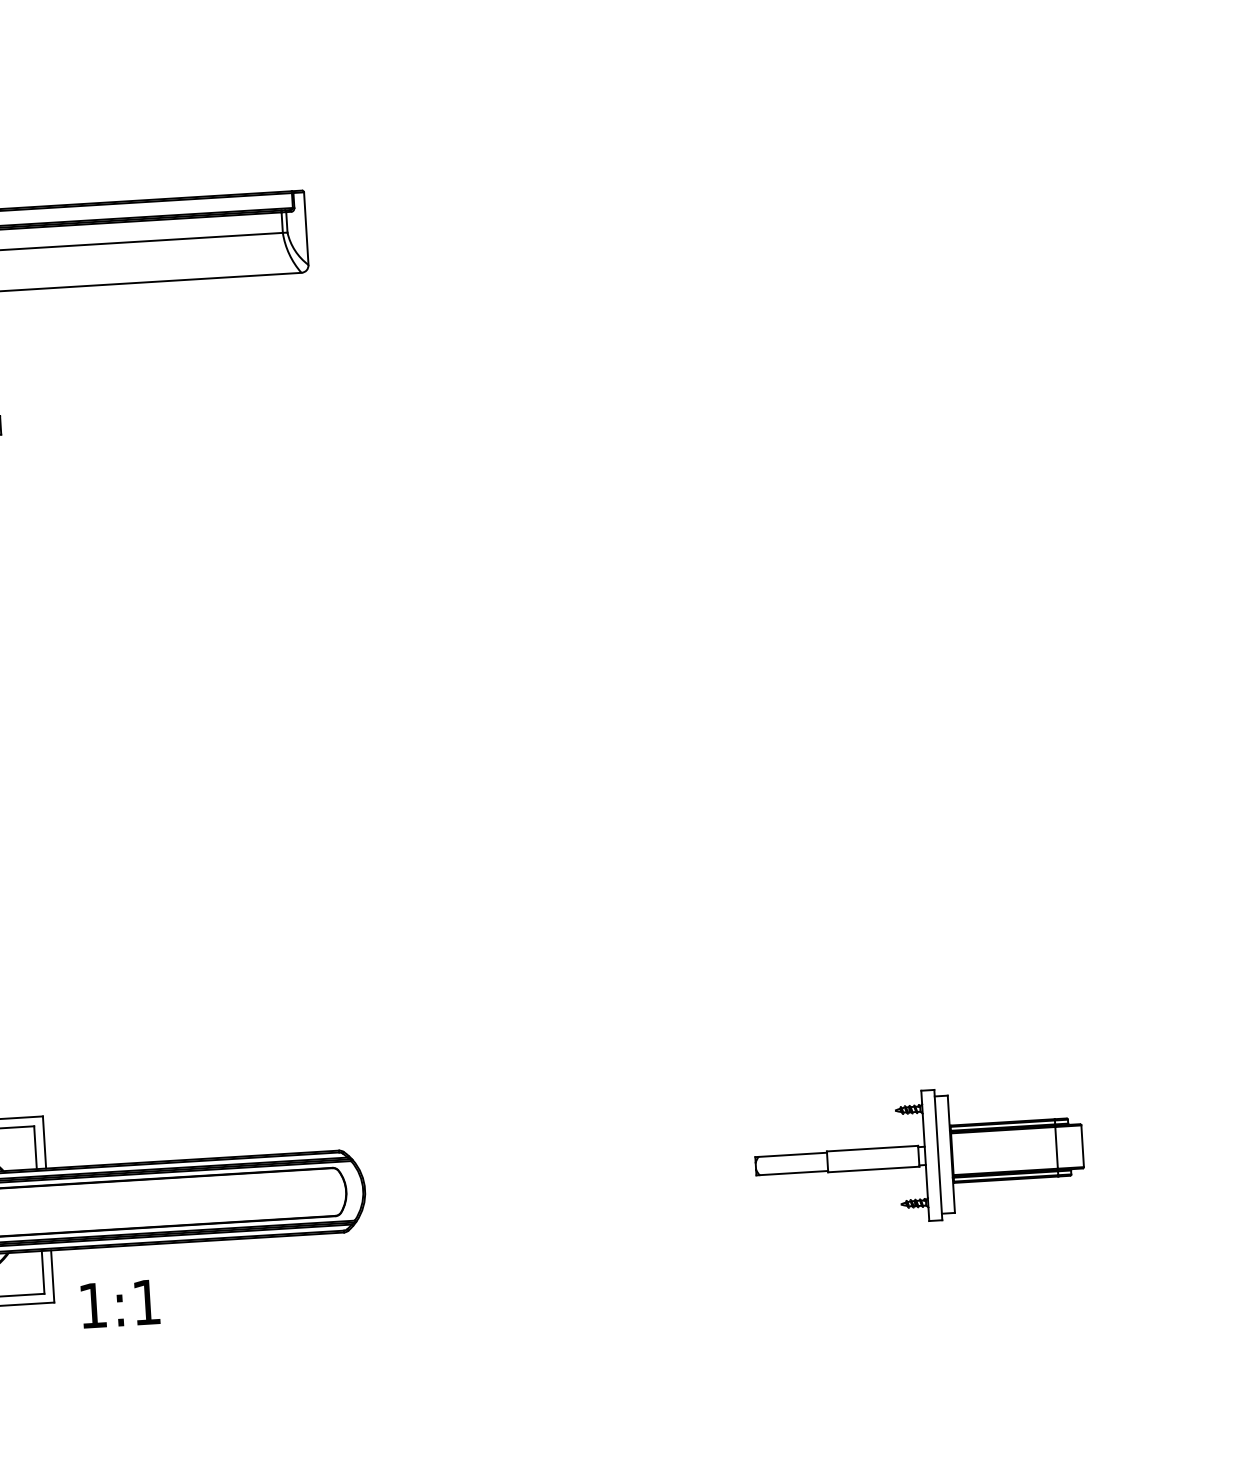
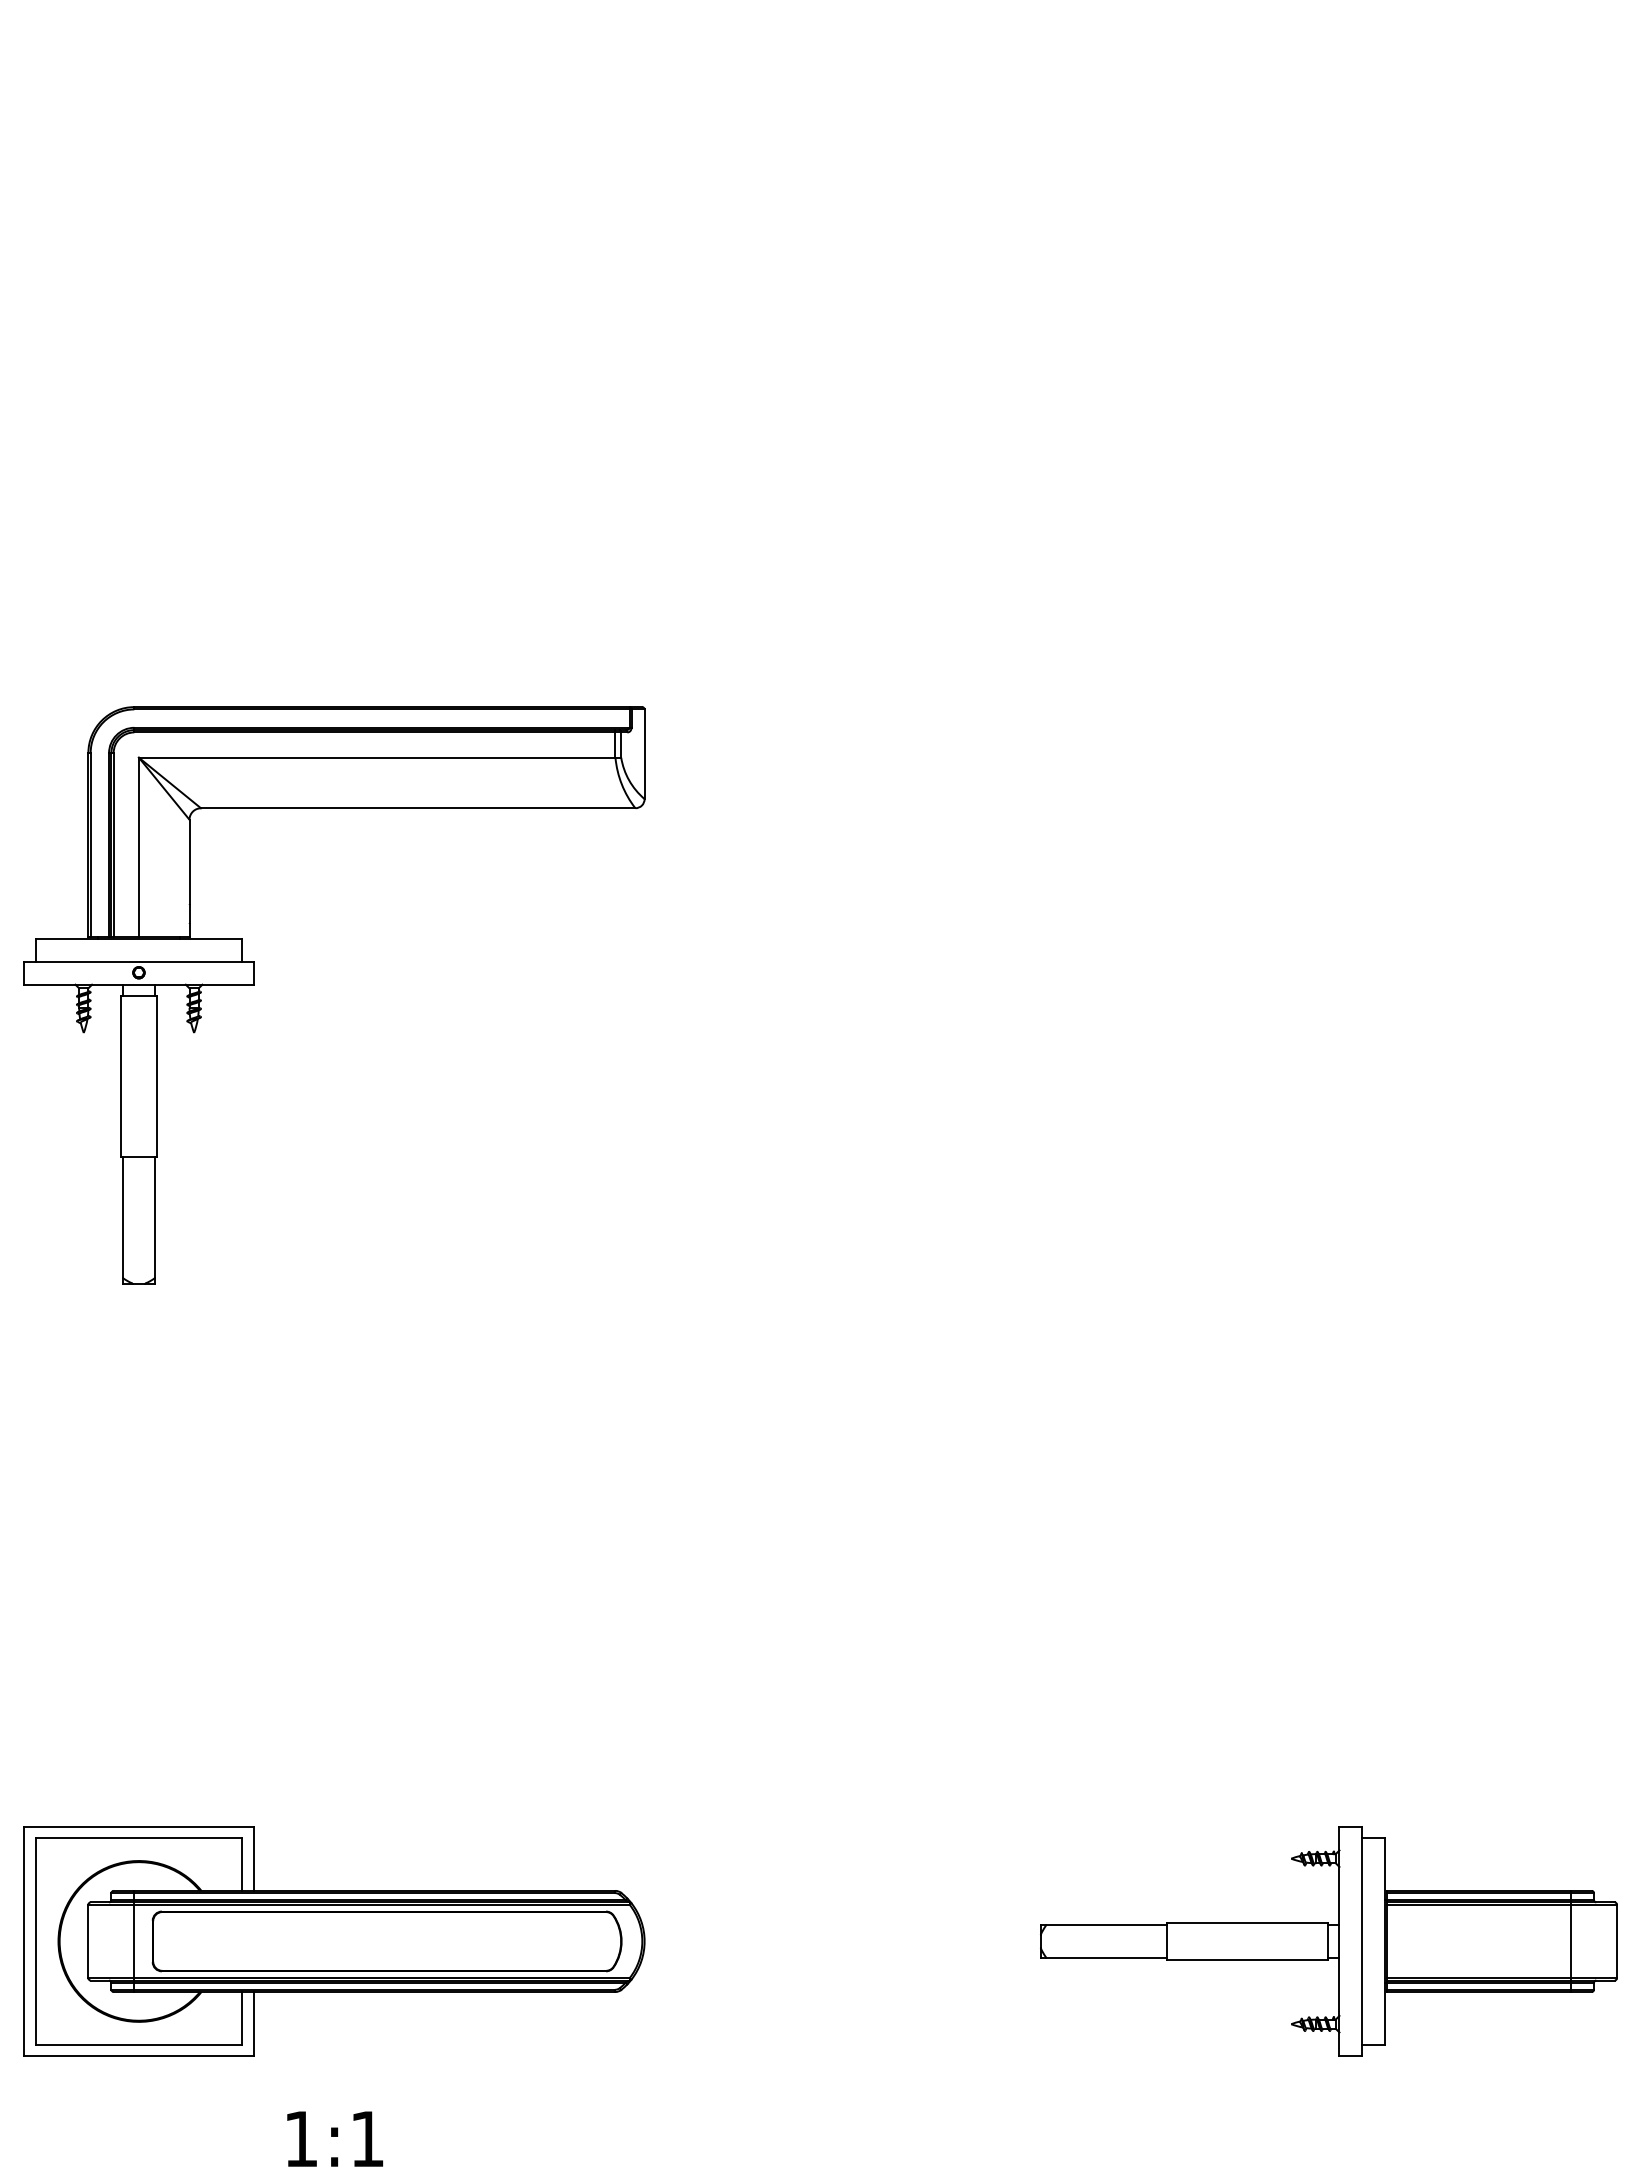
part: (918, 1156) -> (1328, 1941), size x1.43
text: (120, 1303) -> (335, 2138), moved

